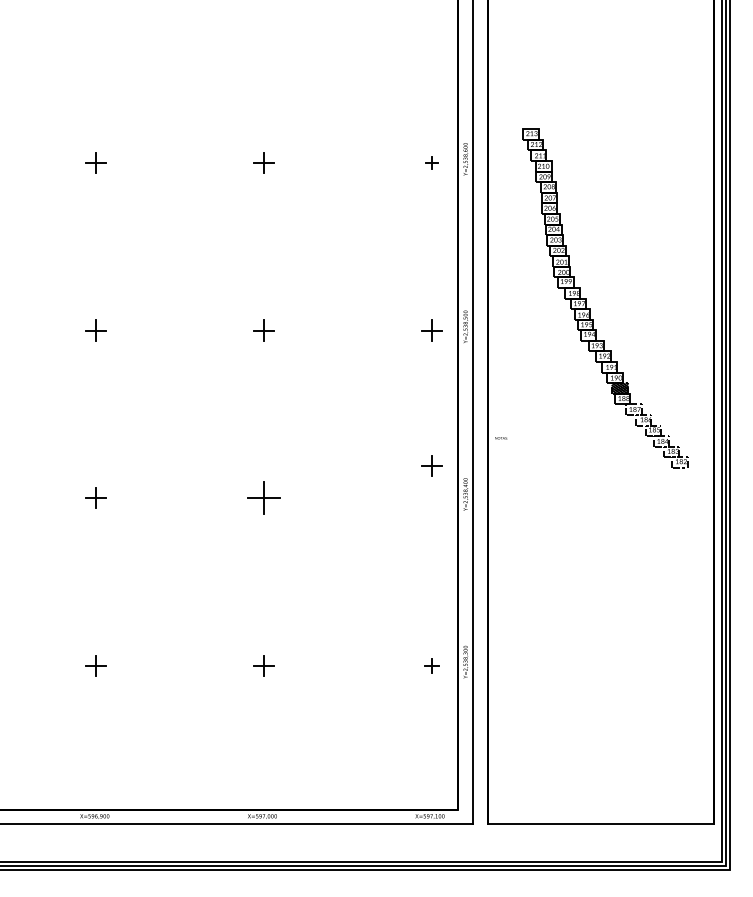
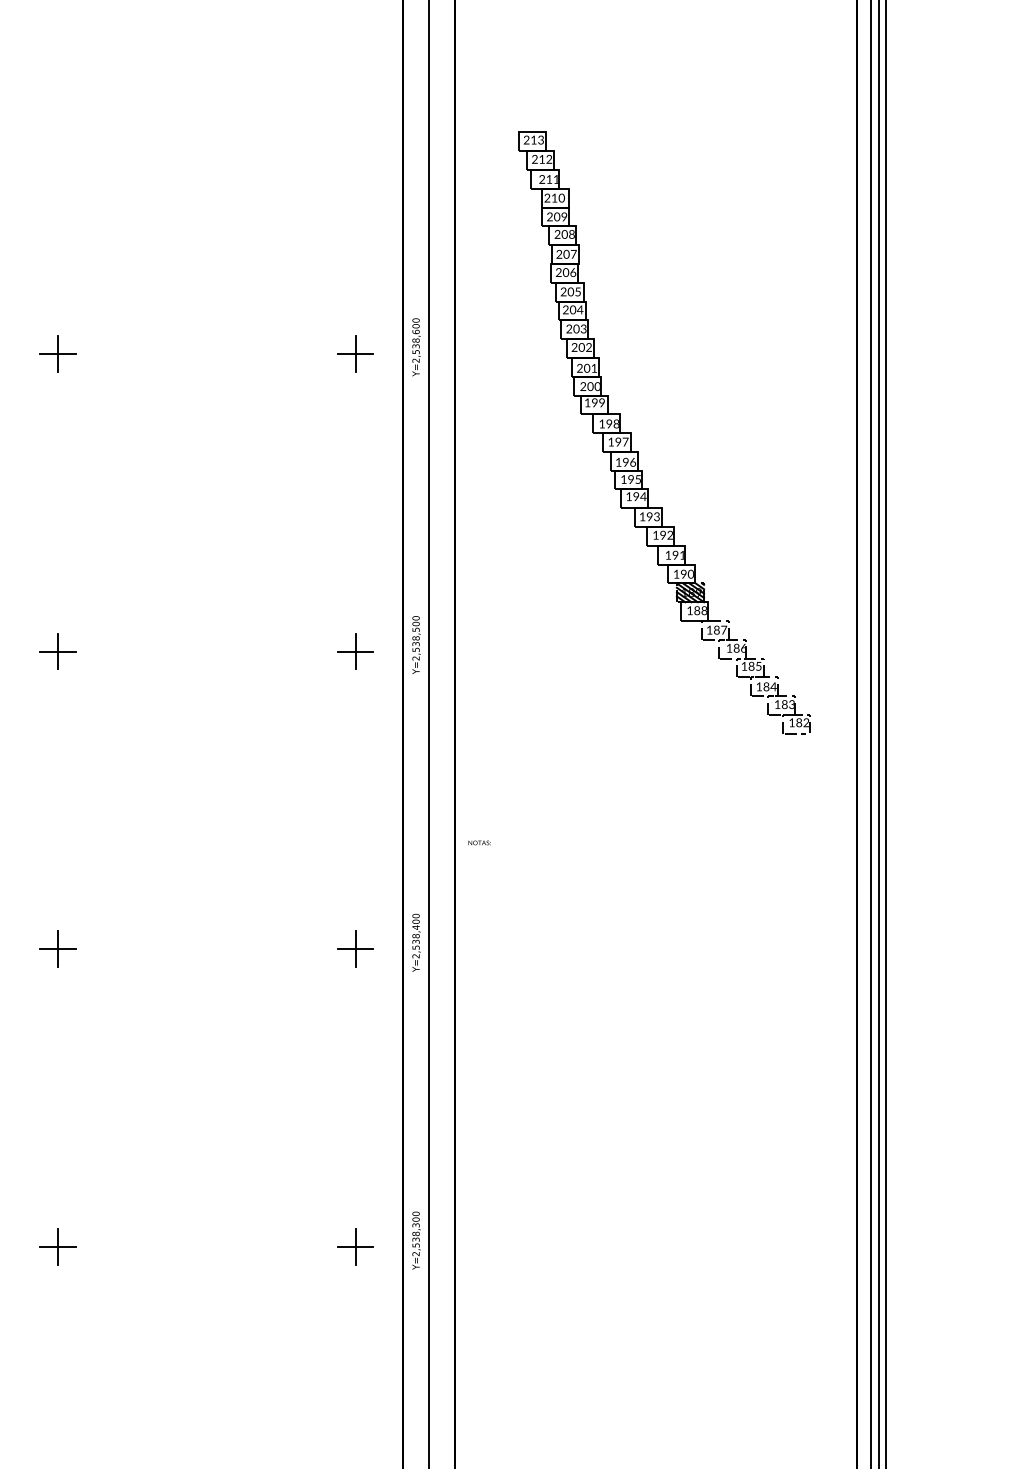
part: (431, 162) -> (355, 352), size x1.67
part: (590, 308) -> (637, 450), moved
part: (431, 465) -> (355, 948), moved
part: (263, 497) -> (57, 948), size x0.62
part: (431, 665) -> (355, 1246), size x1.43

